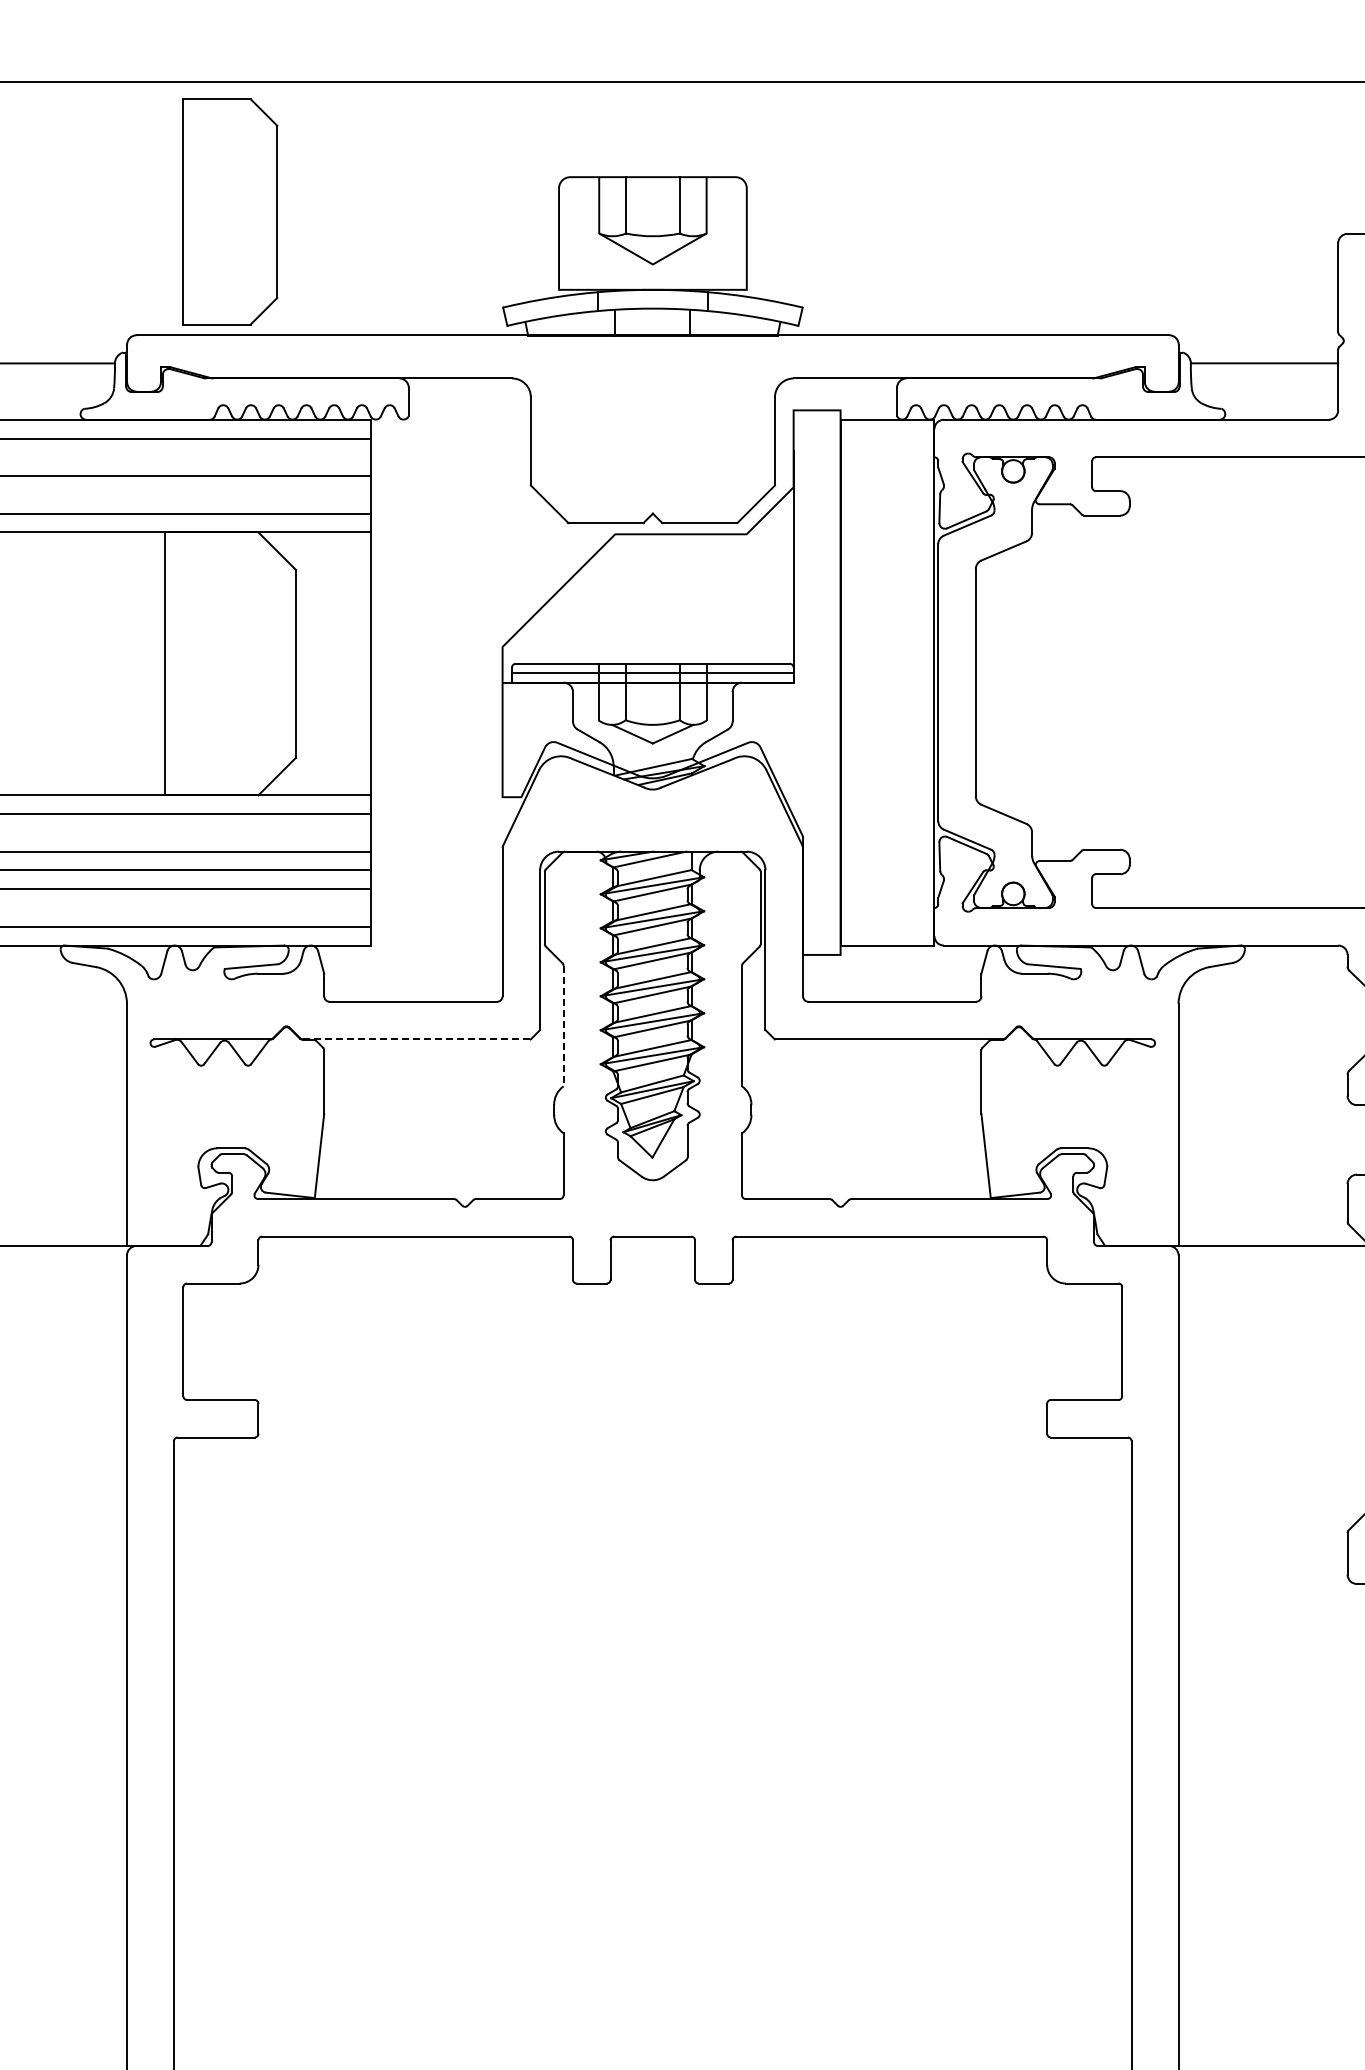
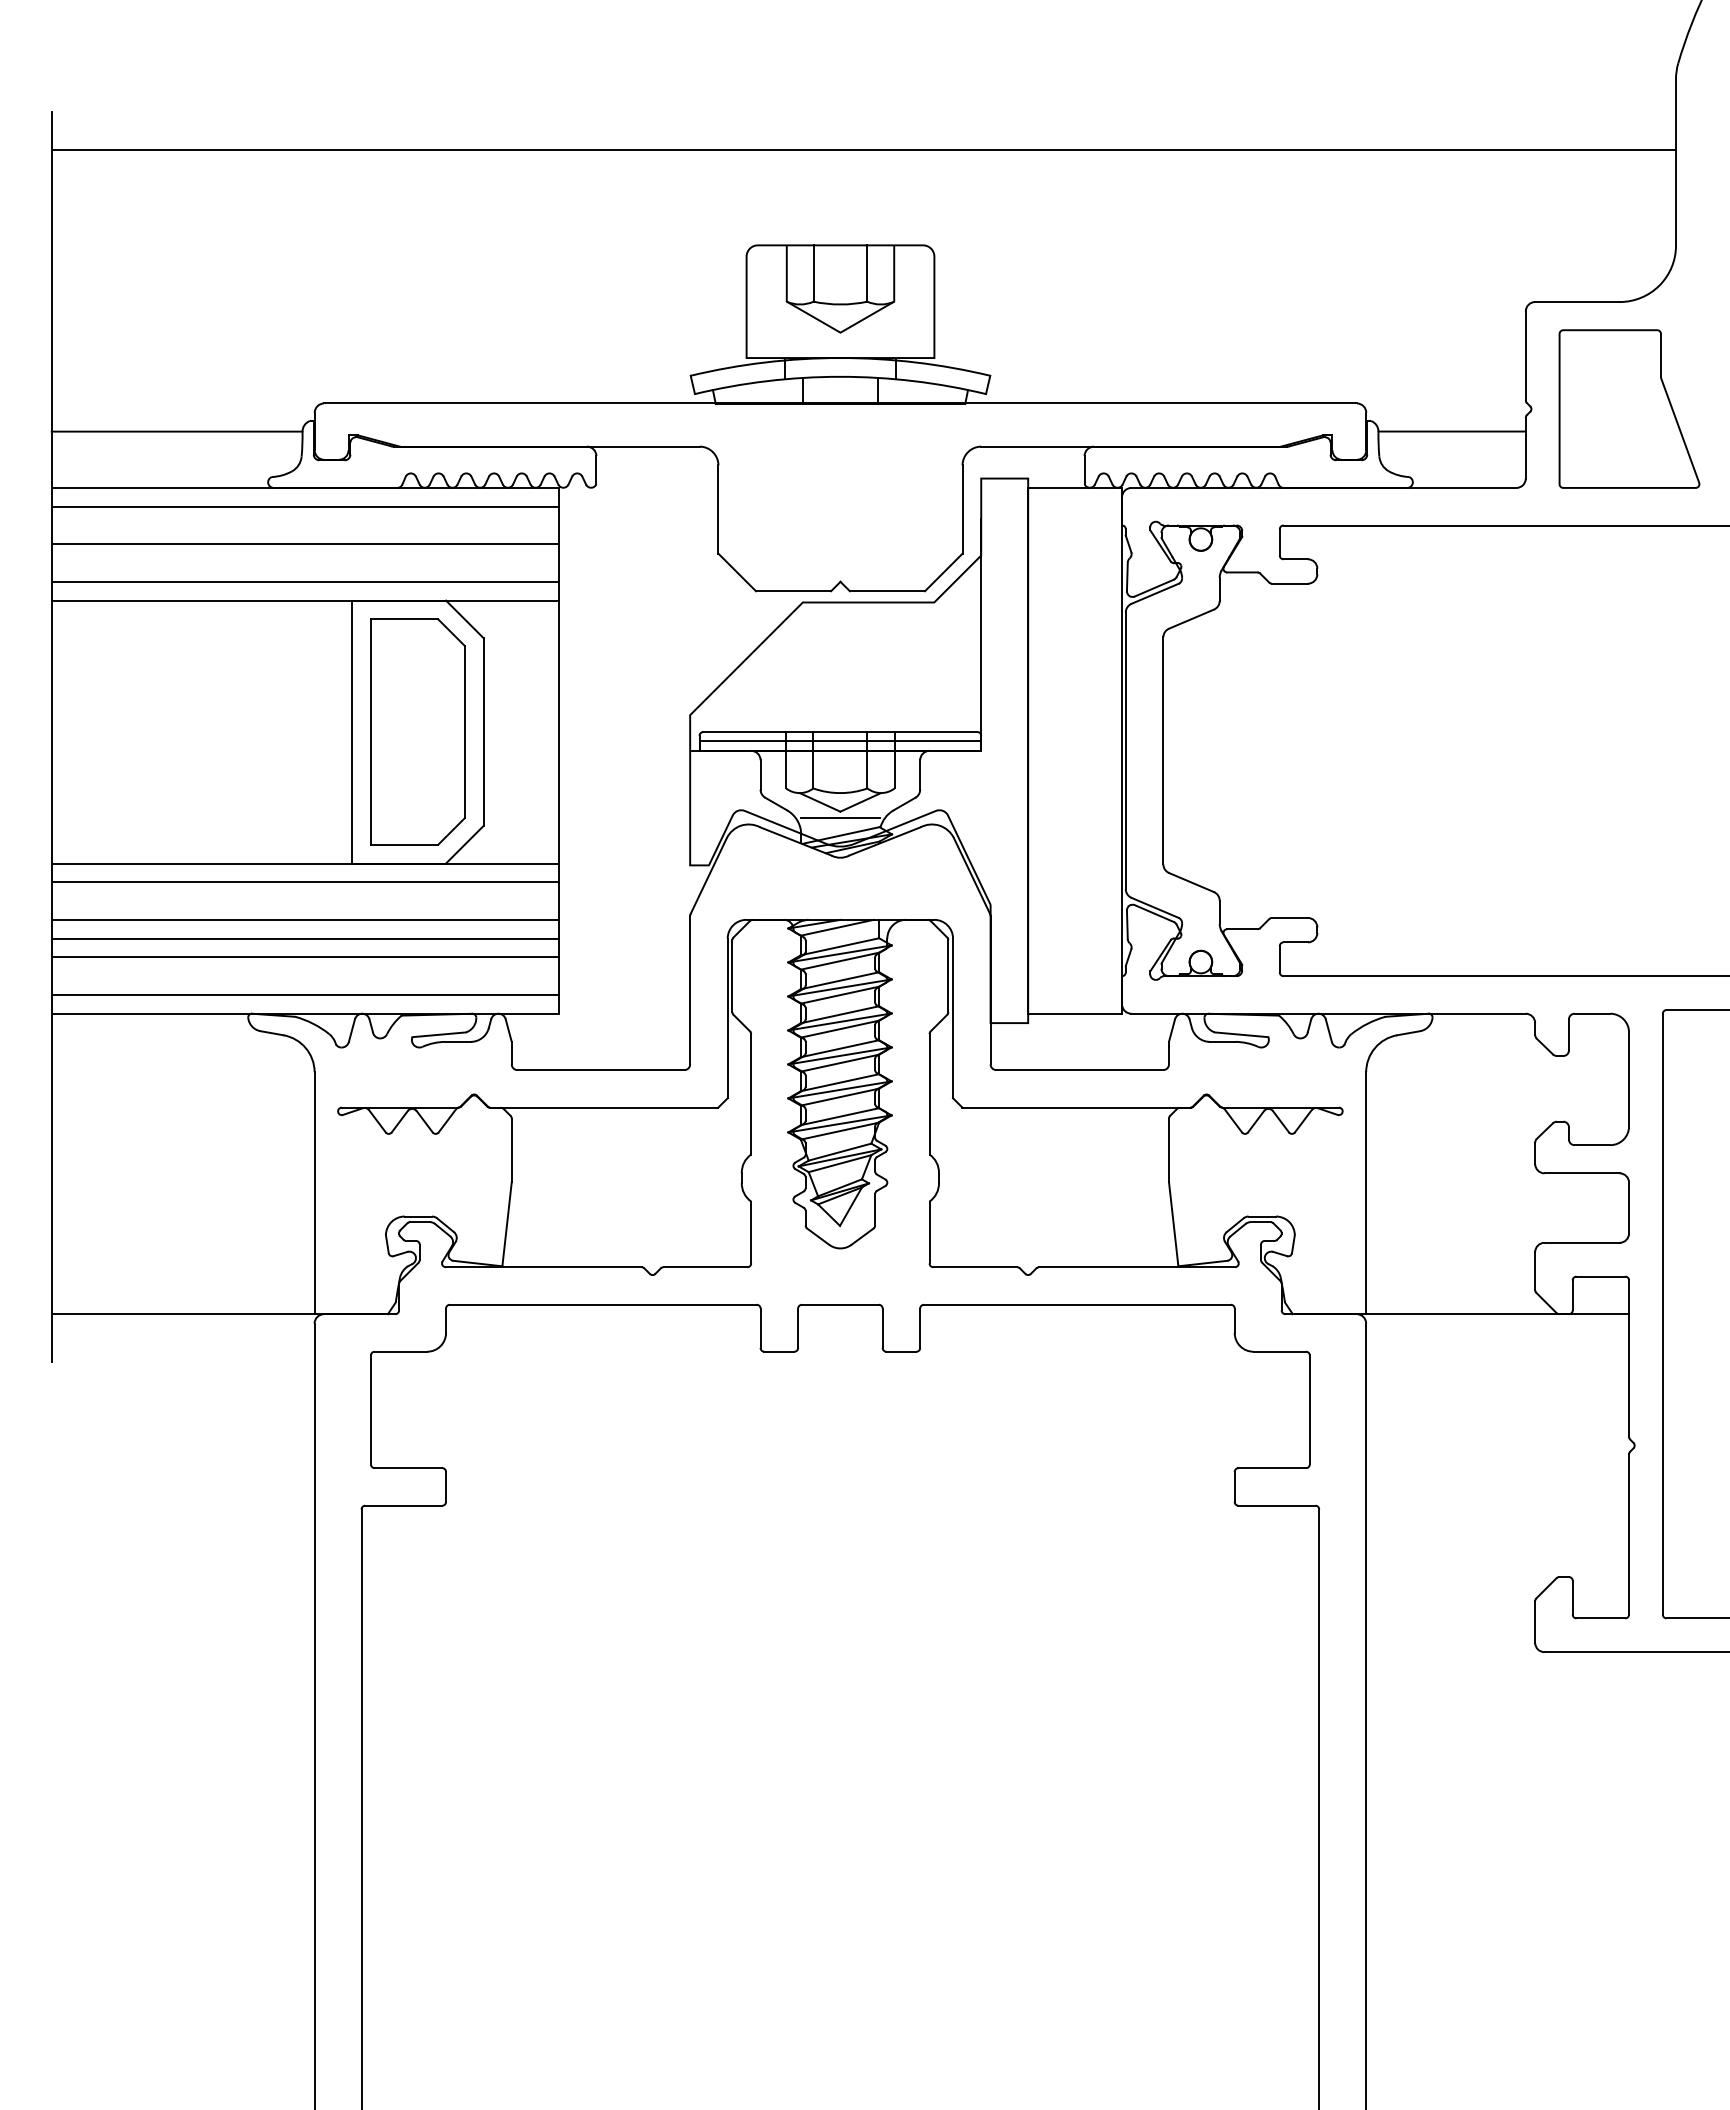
part: (229, 211) -> (417, 731), moved
line: (652, 750) -> (840, 818), added
line: (563, 1026) -> (751, 1094), dashed -> solid
line: (416, 1039) -> (604, 1107), dashed -> solid

